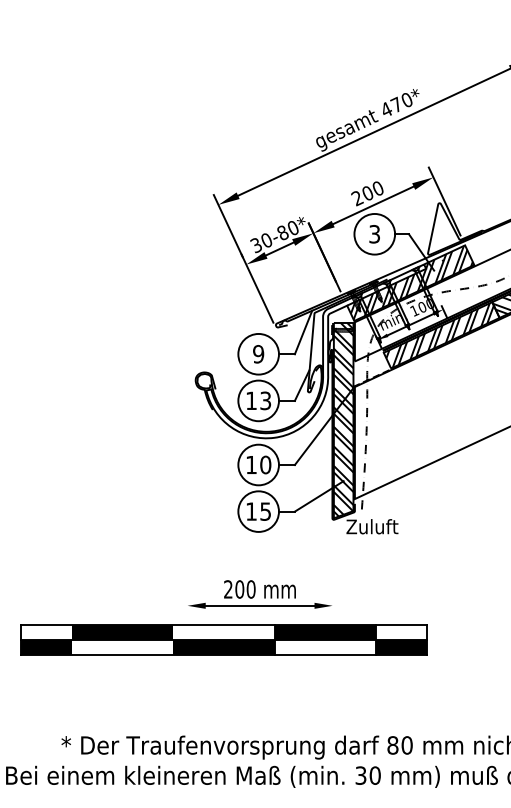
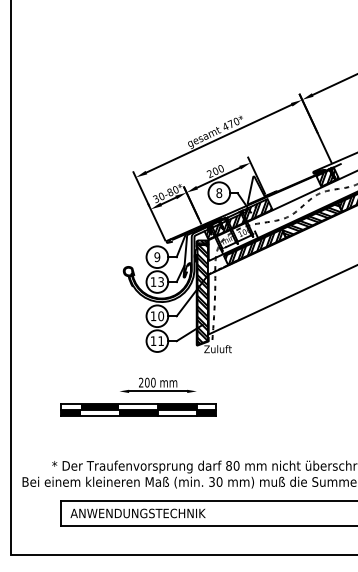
text: (375, 234) -> (219, 193), 3 -> 8
text: (264, 512) -> (160, 341), 15 -> 11
part: (223, 639) -> (138, 409), size x0.71

